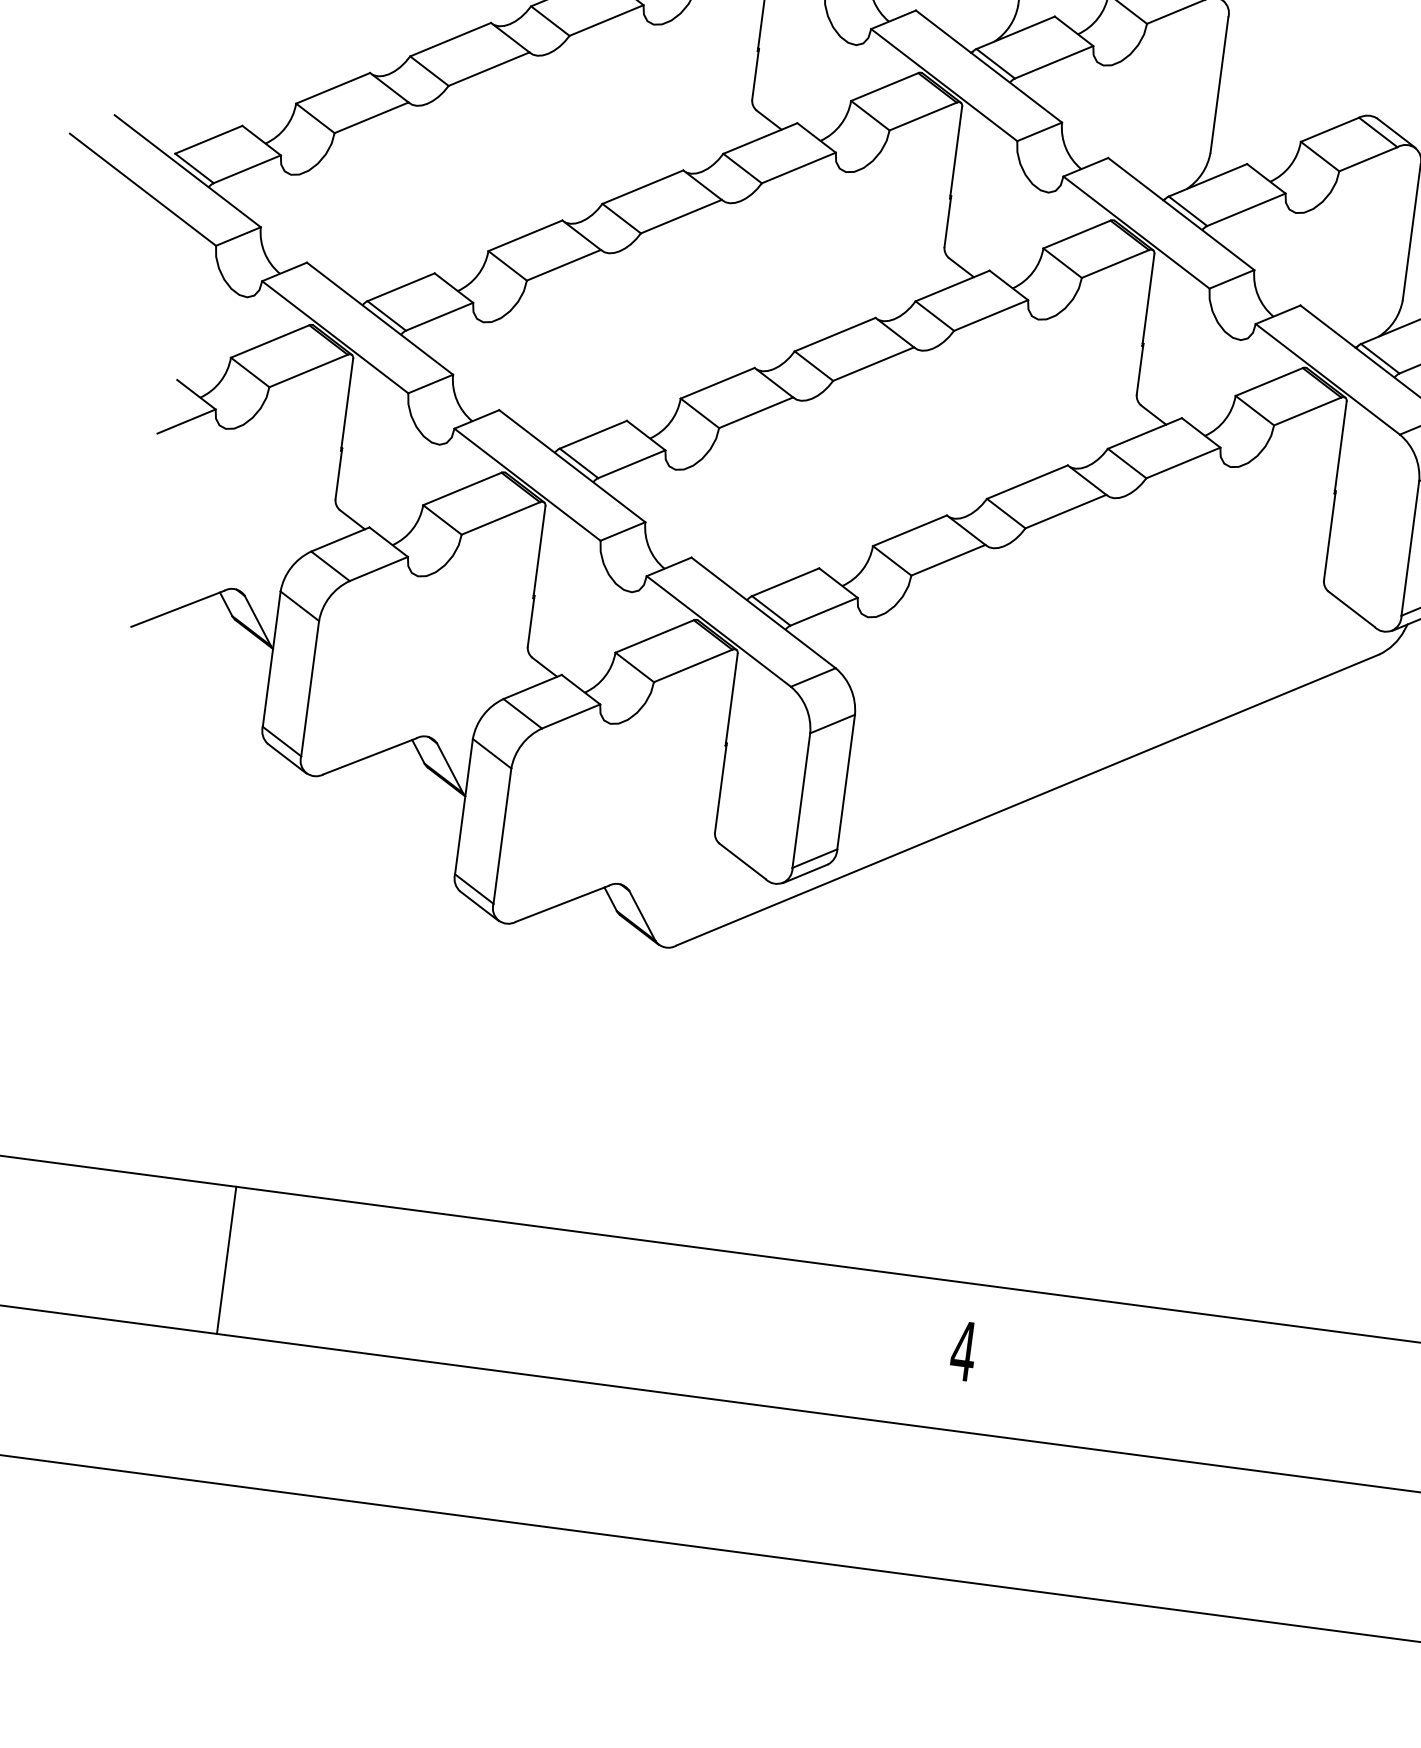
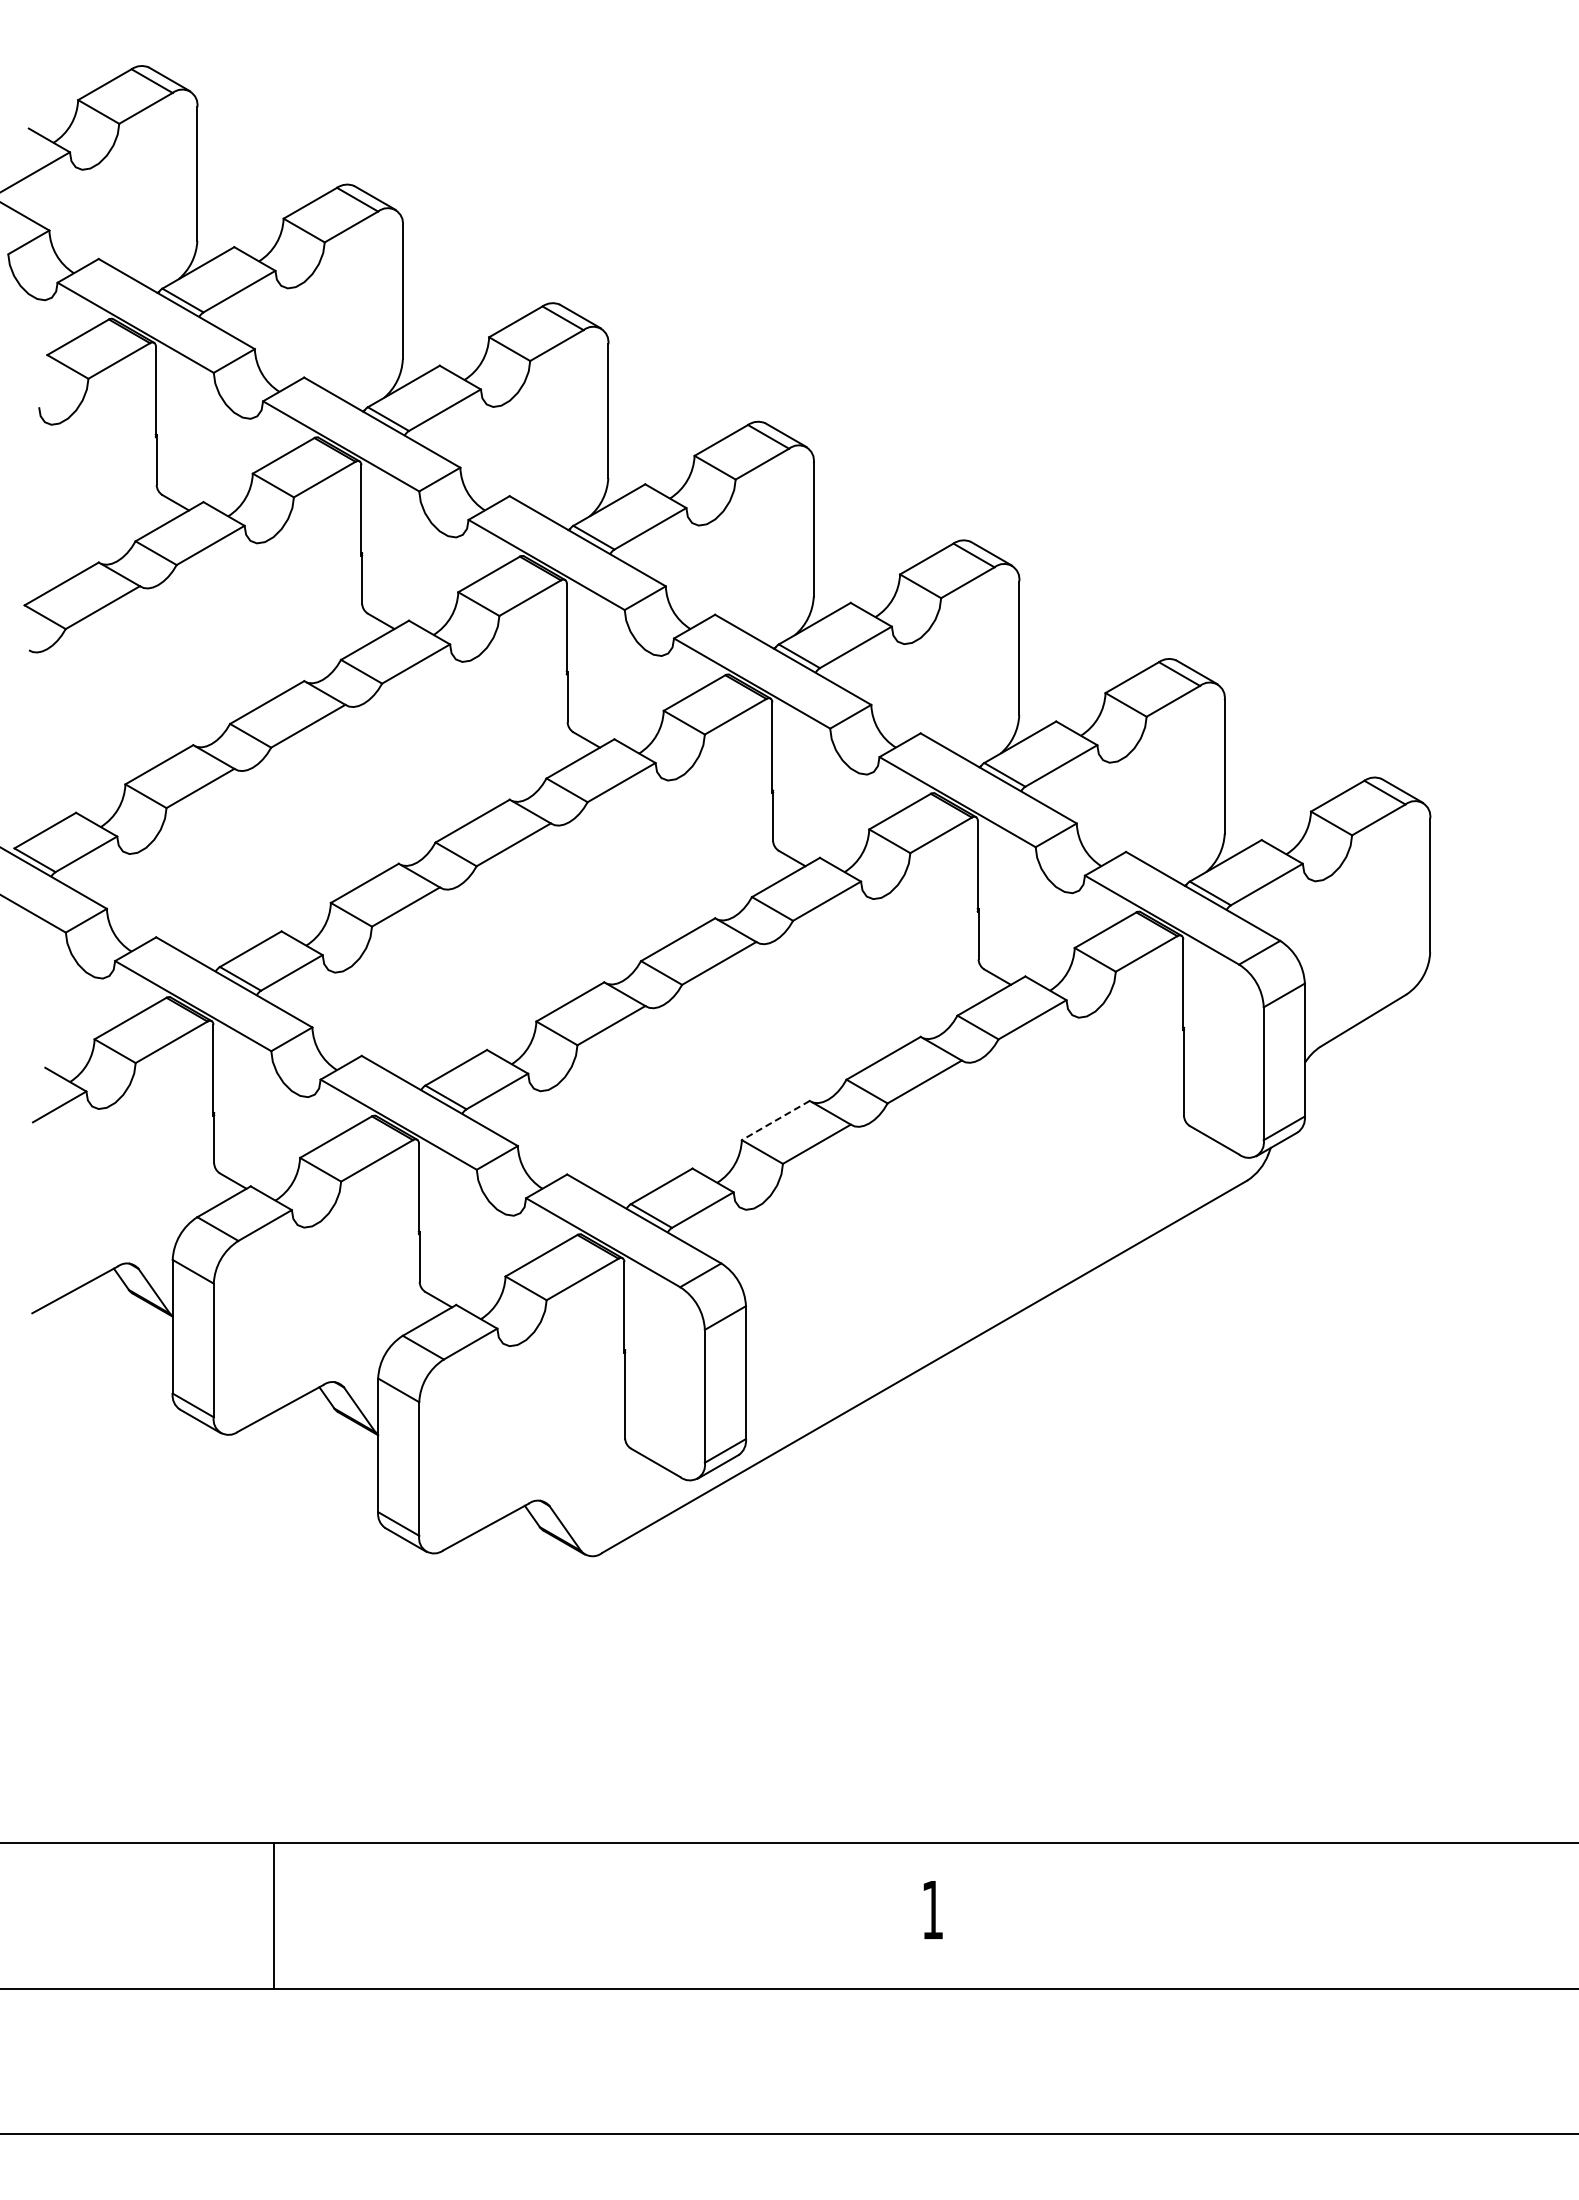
line: (909, 530) -> (775, 1120), solid -> dashed
line: (226, 1259) -> (273, 1915), moved
text: (963, 1350) -> (932, 1909), 4 -> 1

